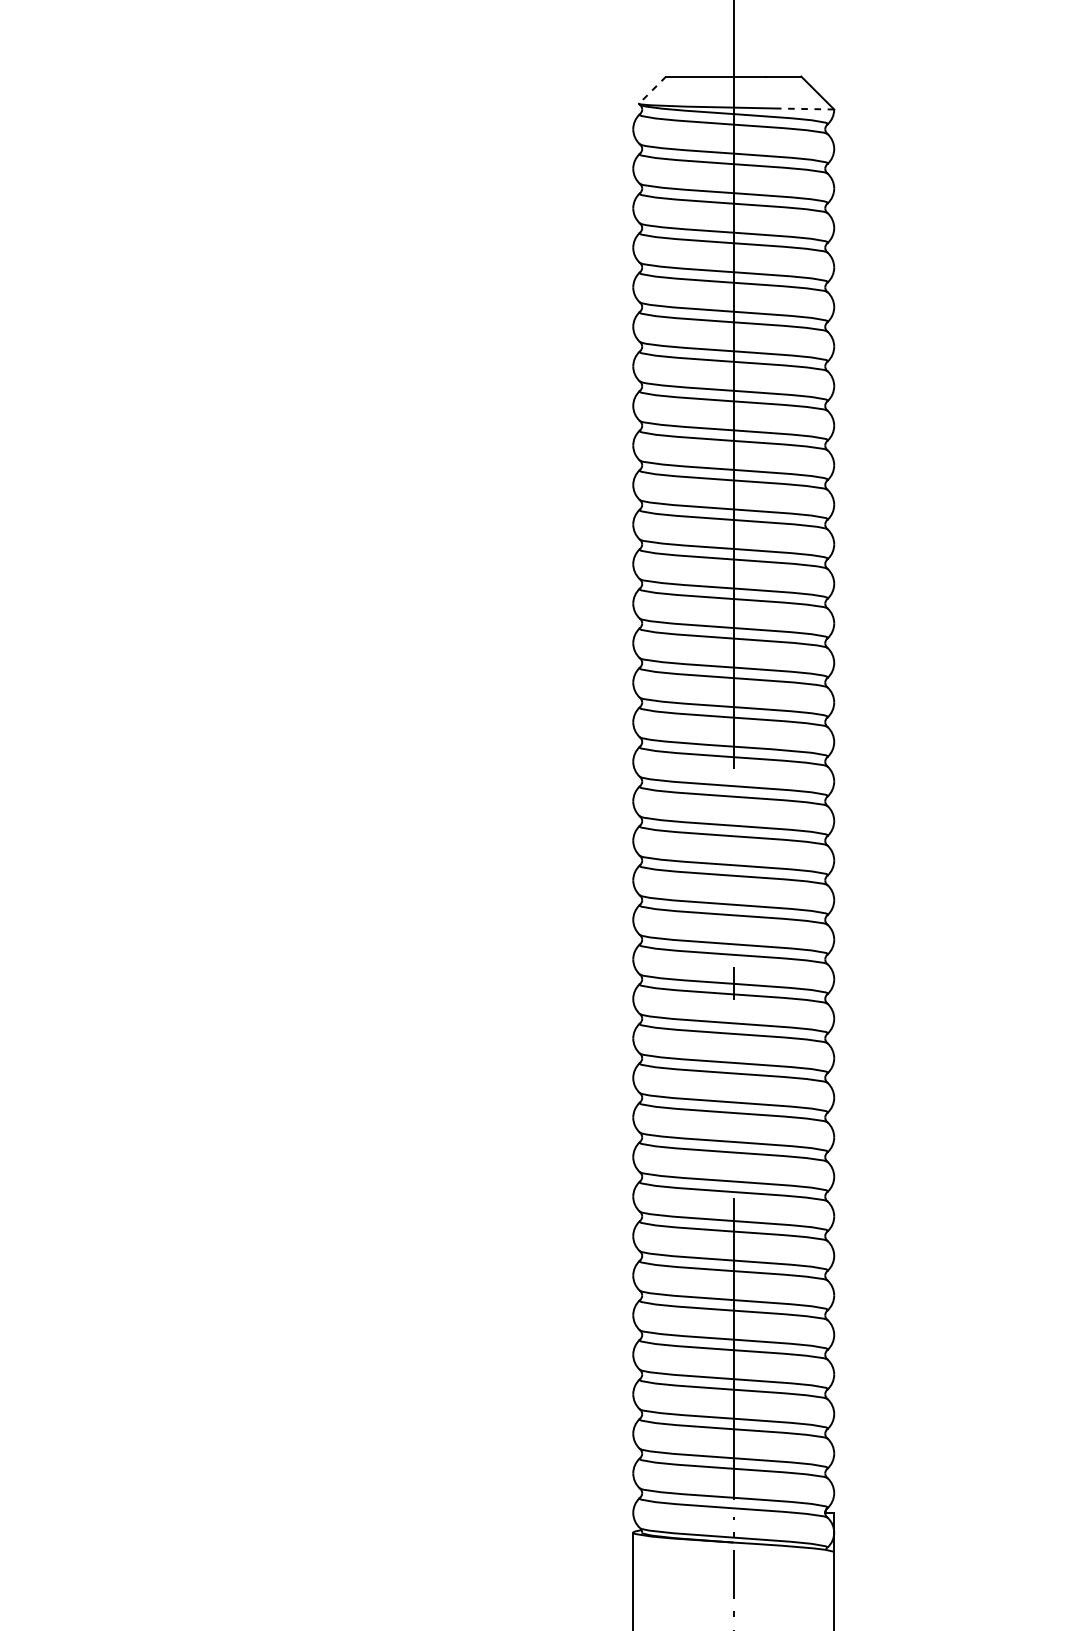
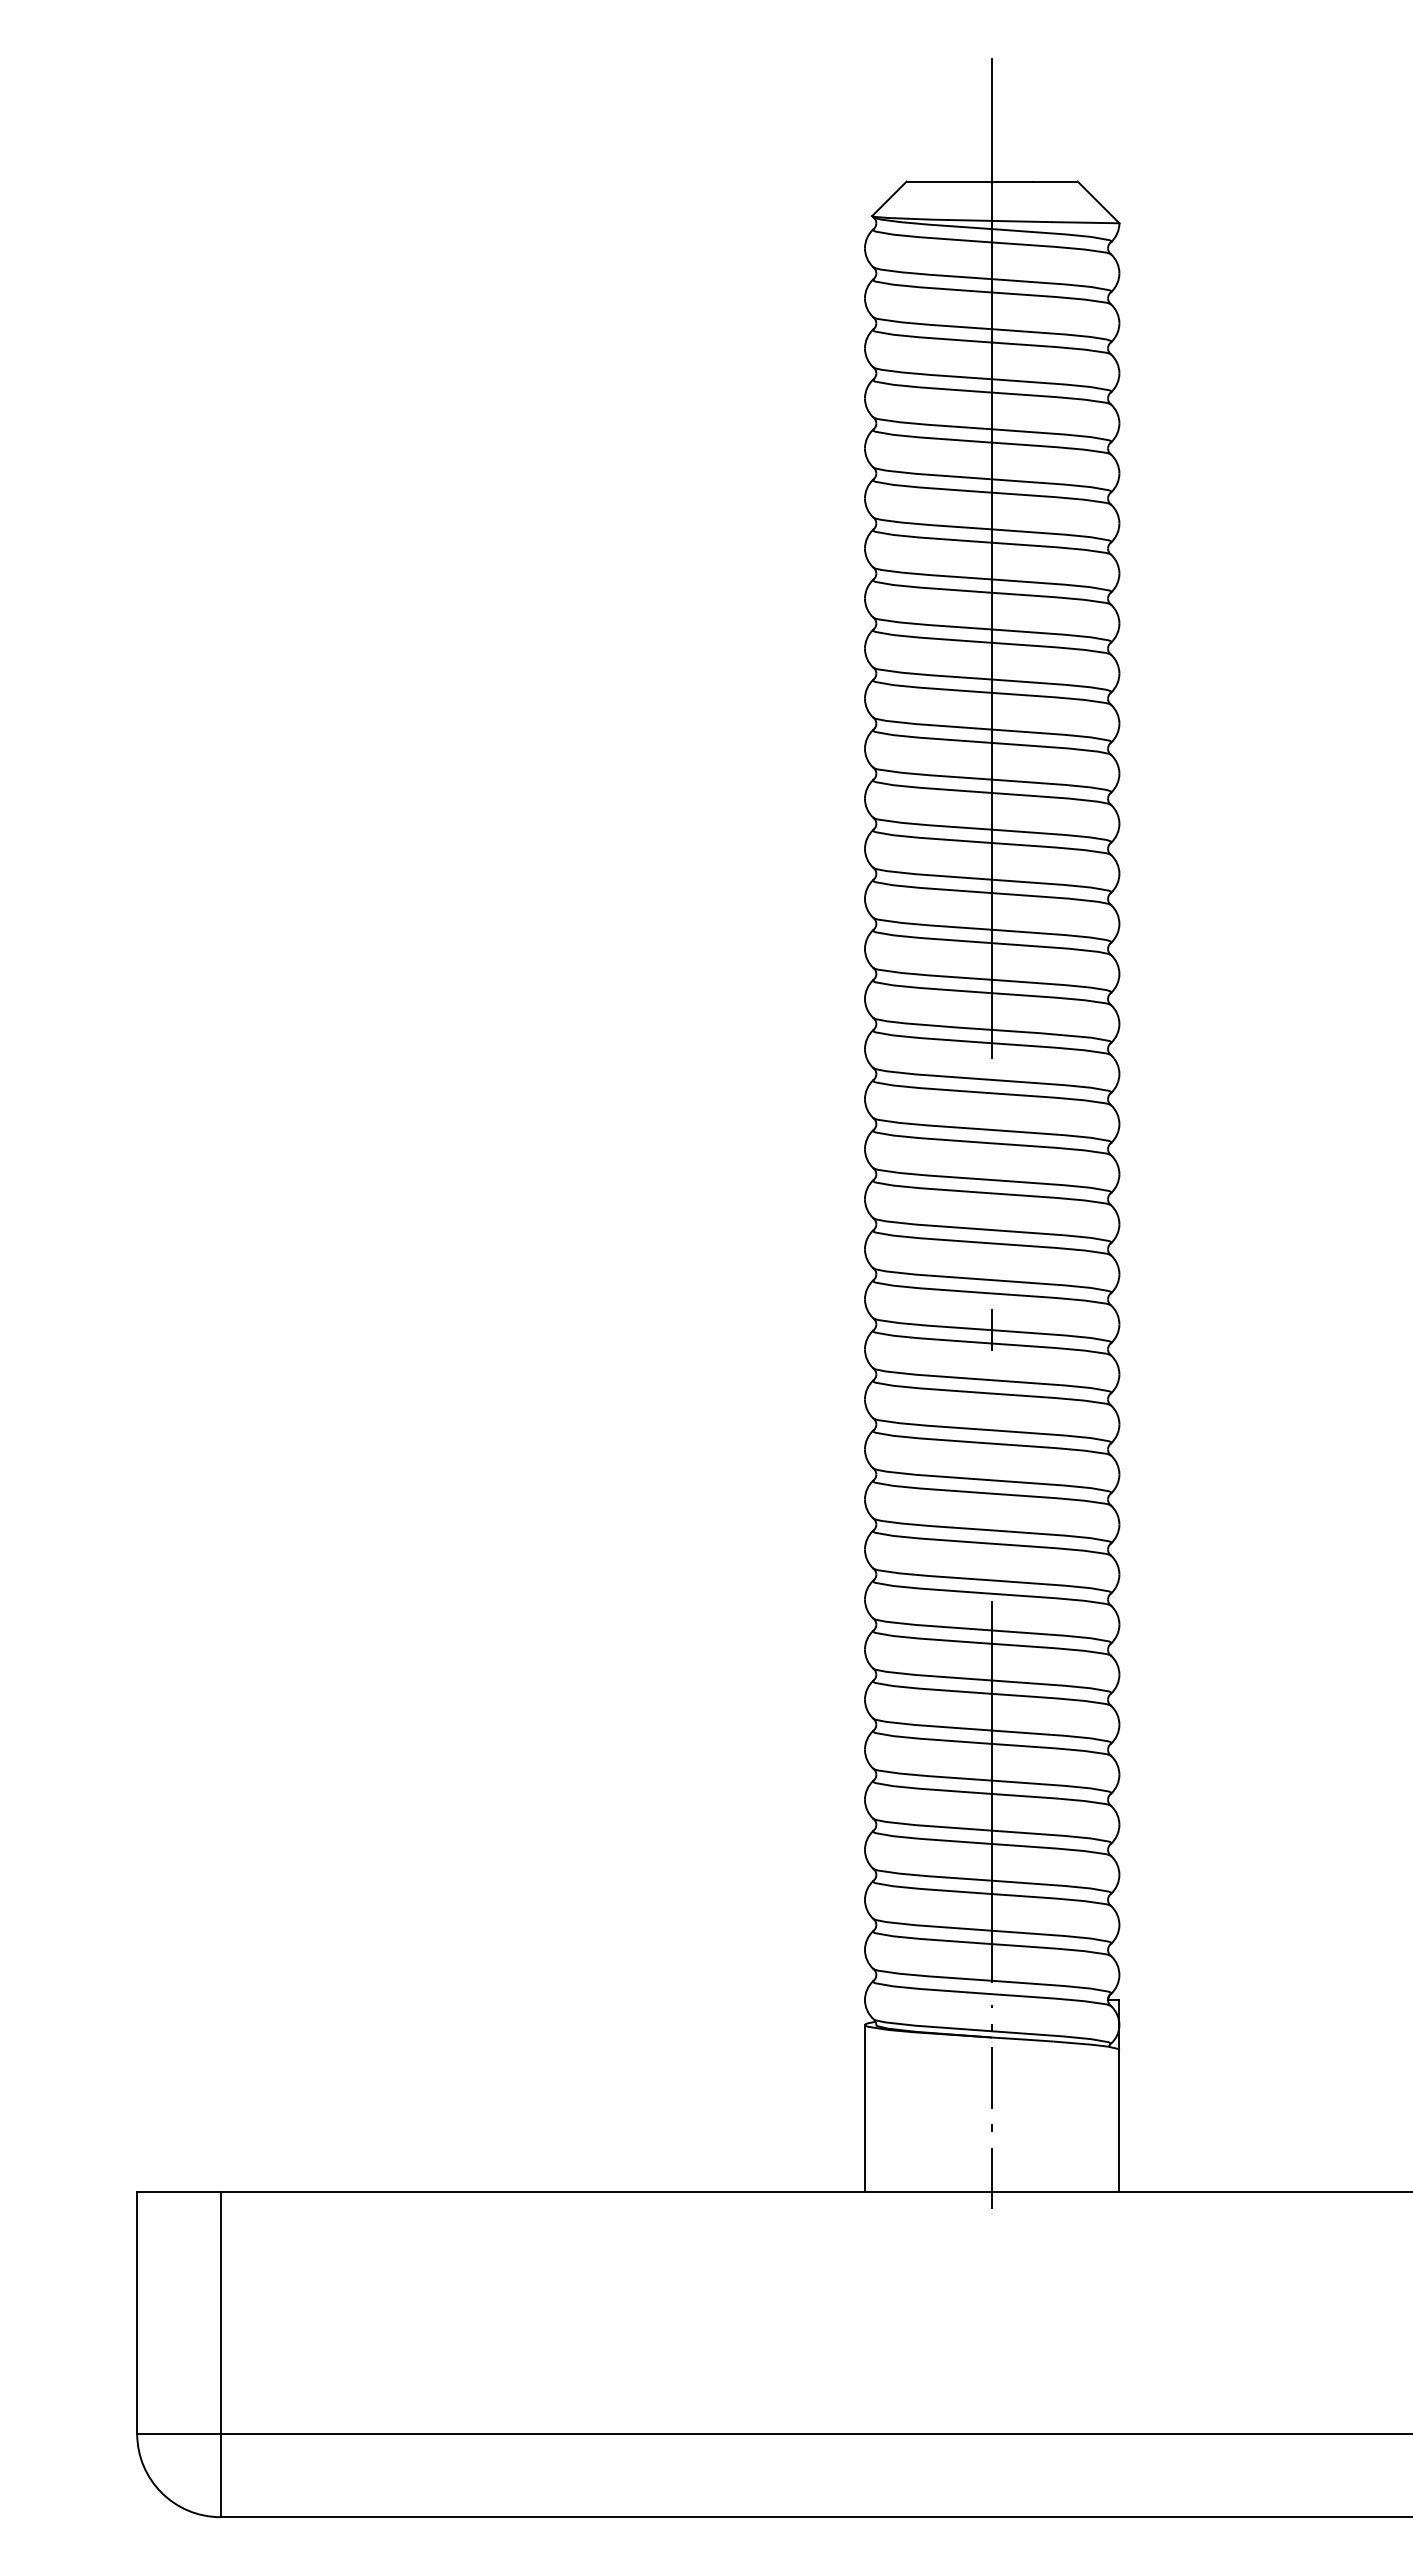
line: (652, 90) -> (889, 199), dashed -> solid
line: (807, 108) -> (1085, 222), dashed -> solid

